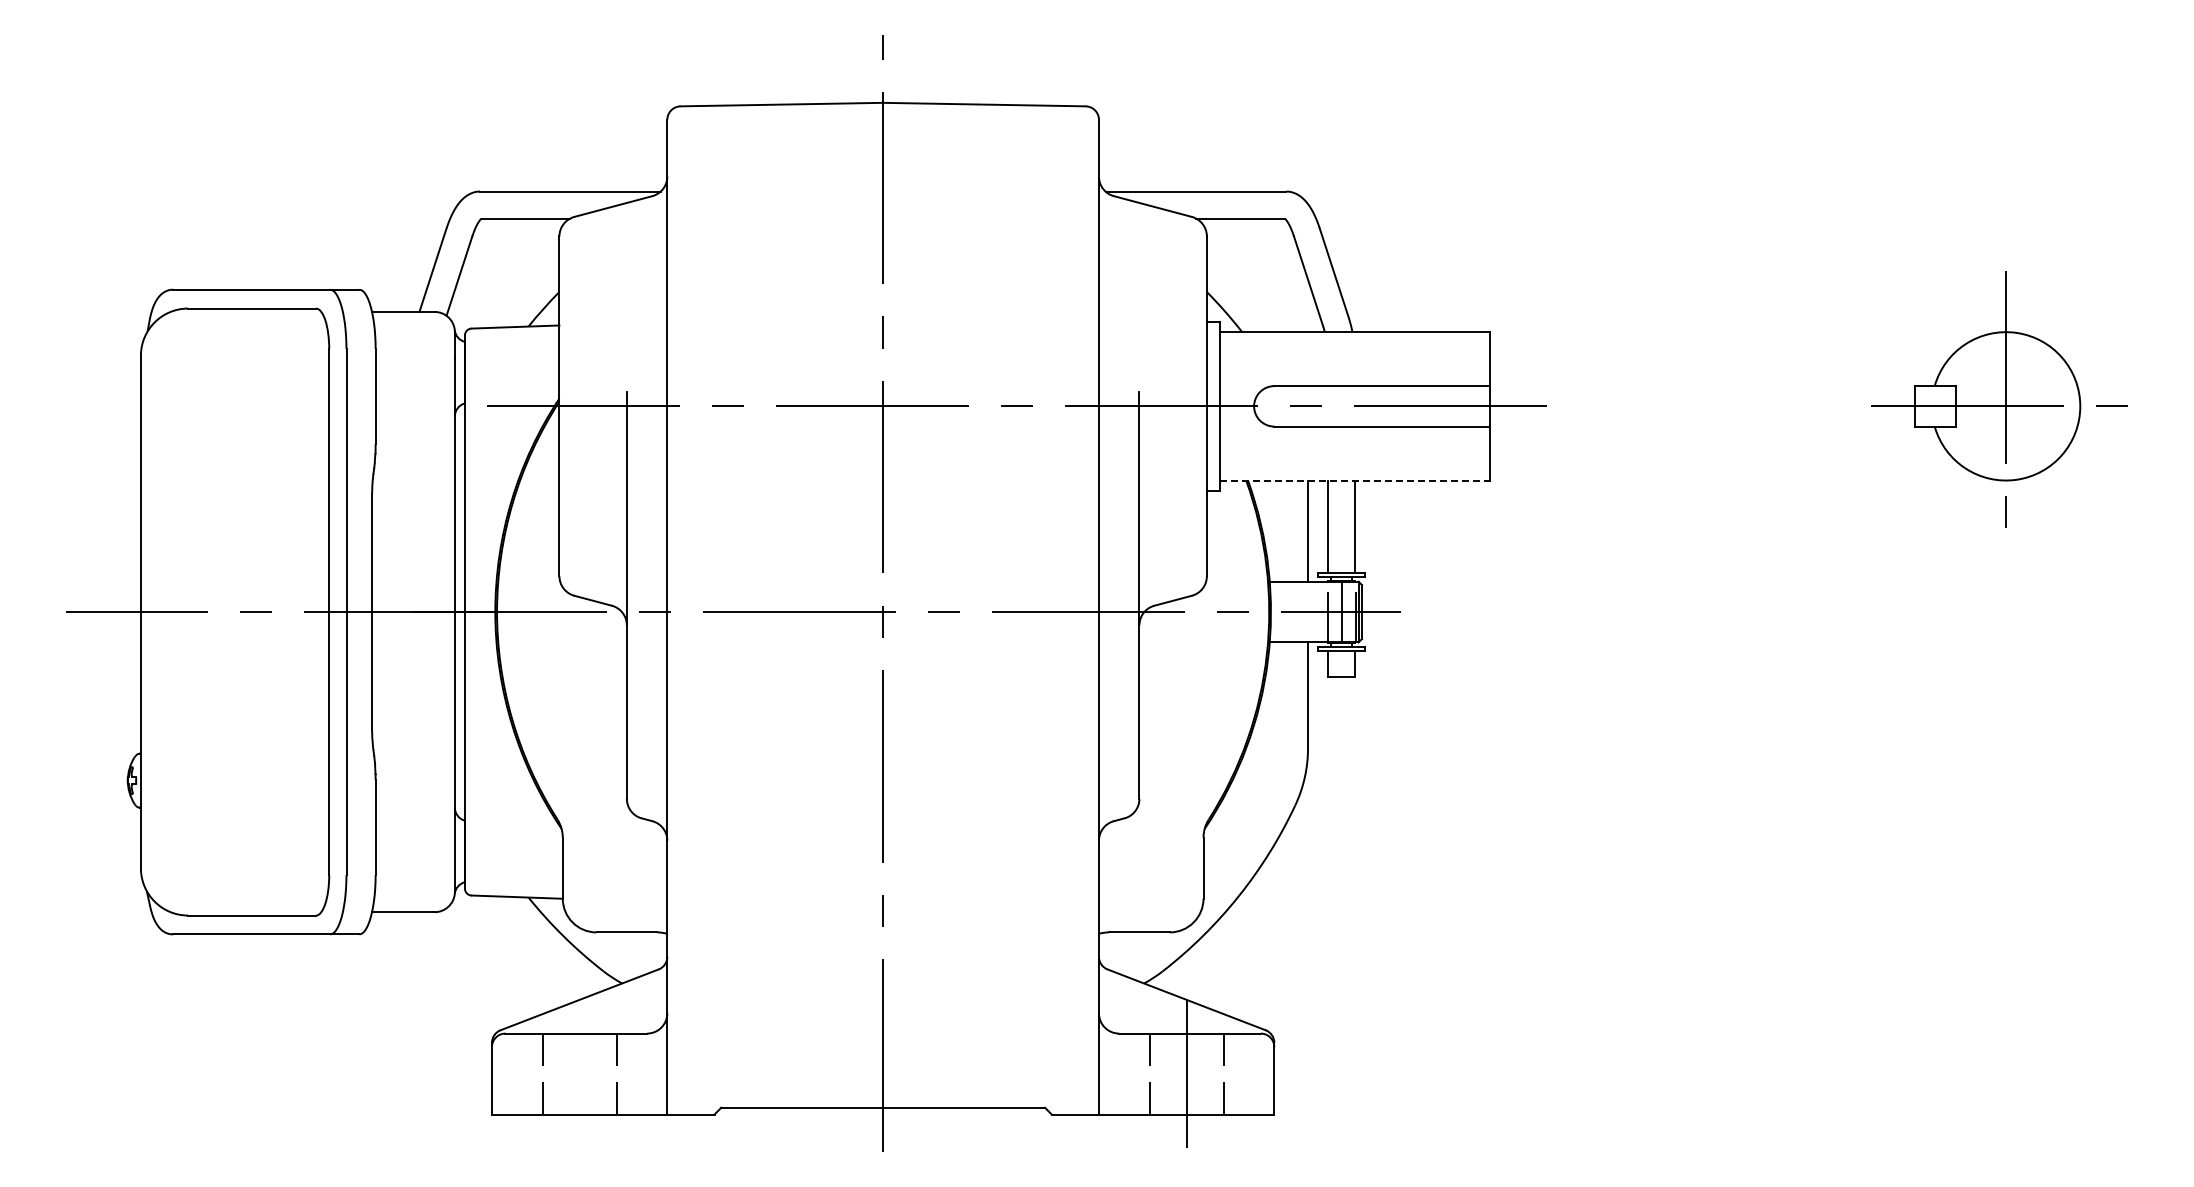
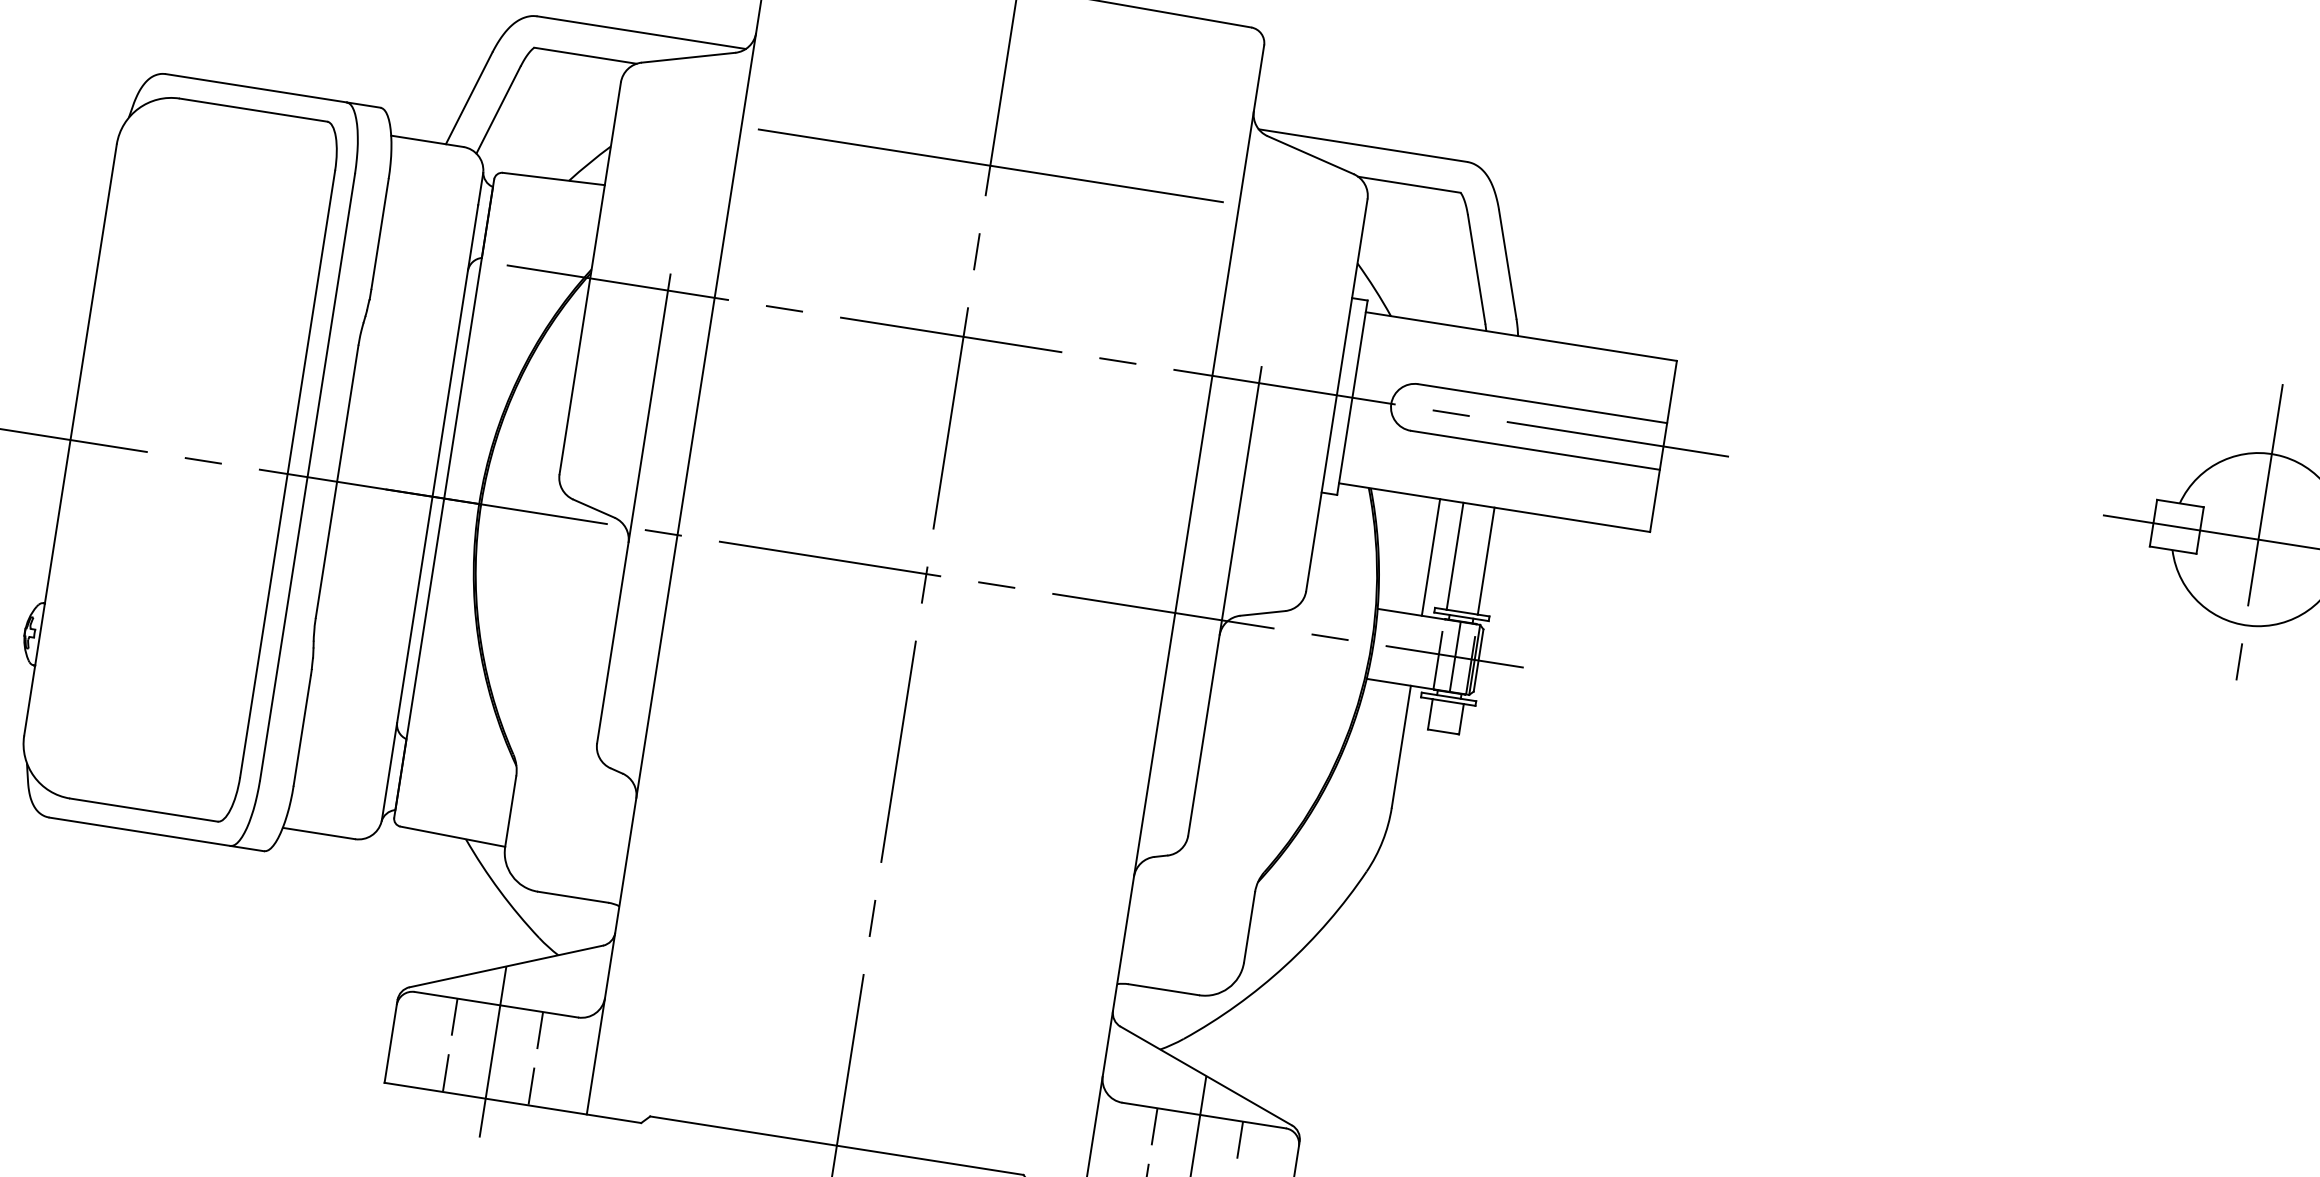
line: (883, 257) -> (990, 165), added
line: (1355, 480) -> (1494, 507), dashed -> solid
line: (579, 1073) -> (492, 1051), added

